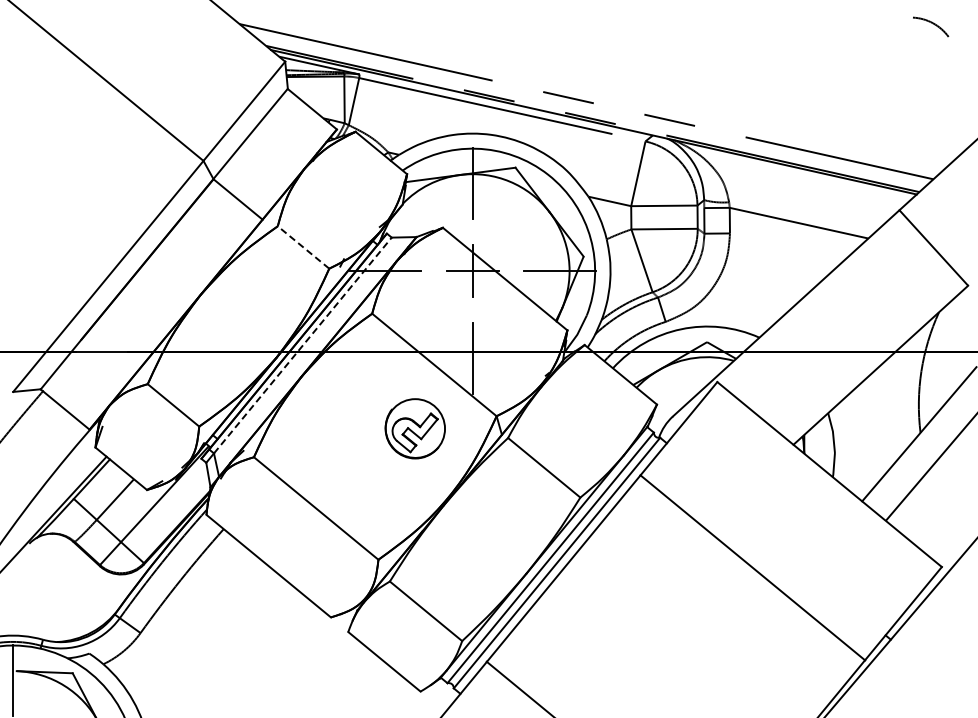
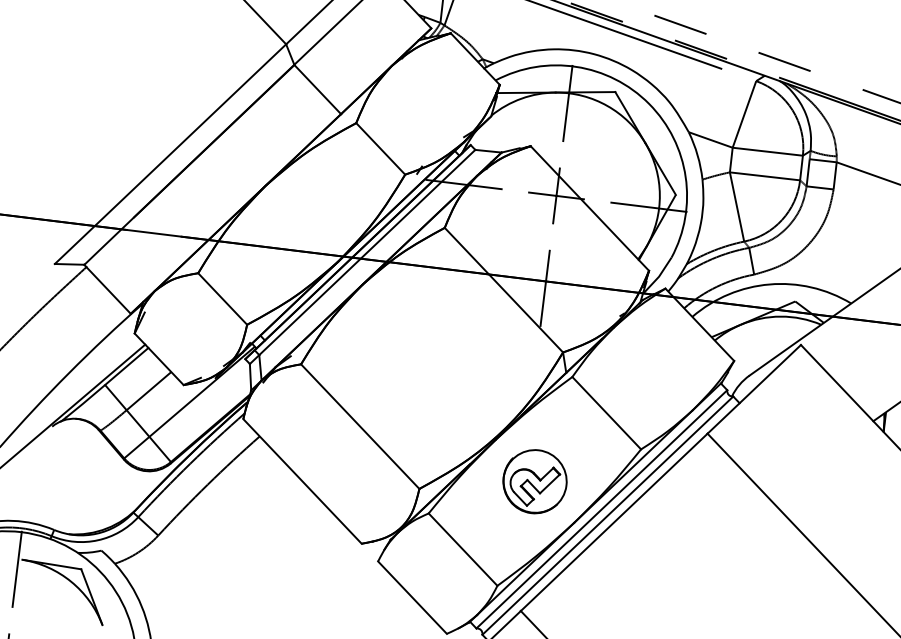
line: (303, 247) -> (380, 148), dashed -> solid
line: (302, 345) -> (366, 252), dashed -> solid
part: (414, 428) -> (534, 481), moved

